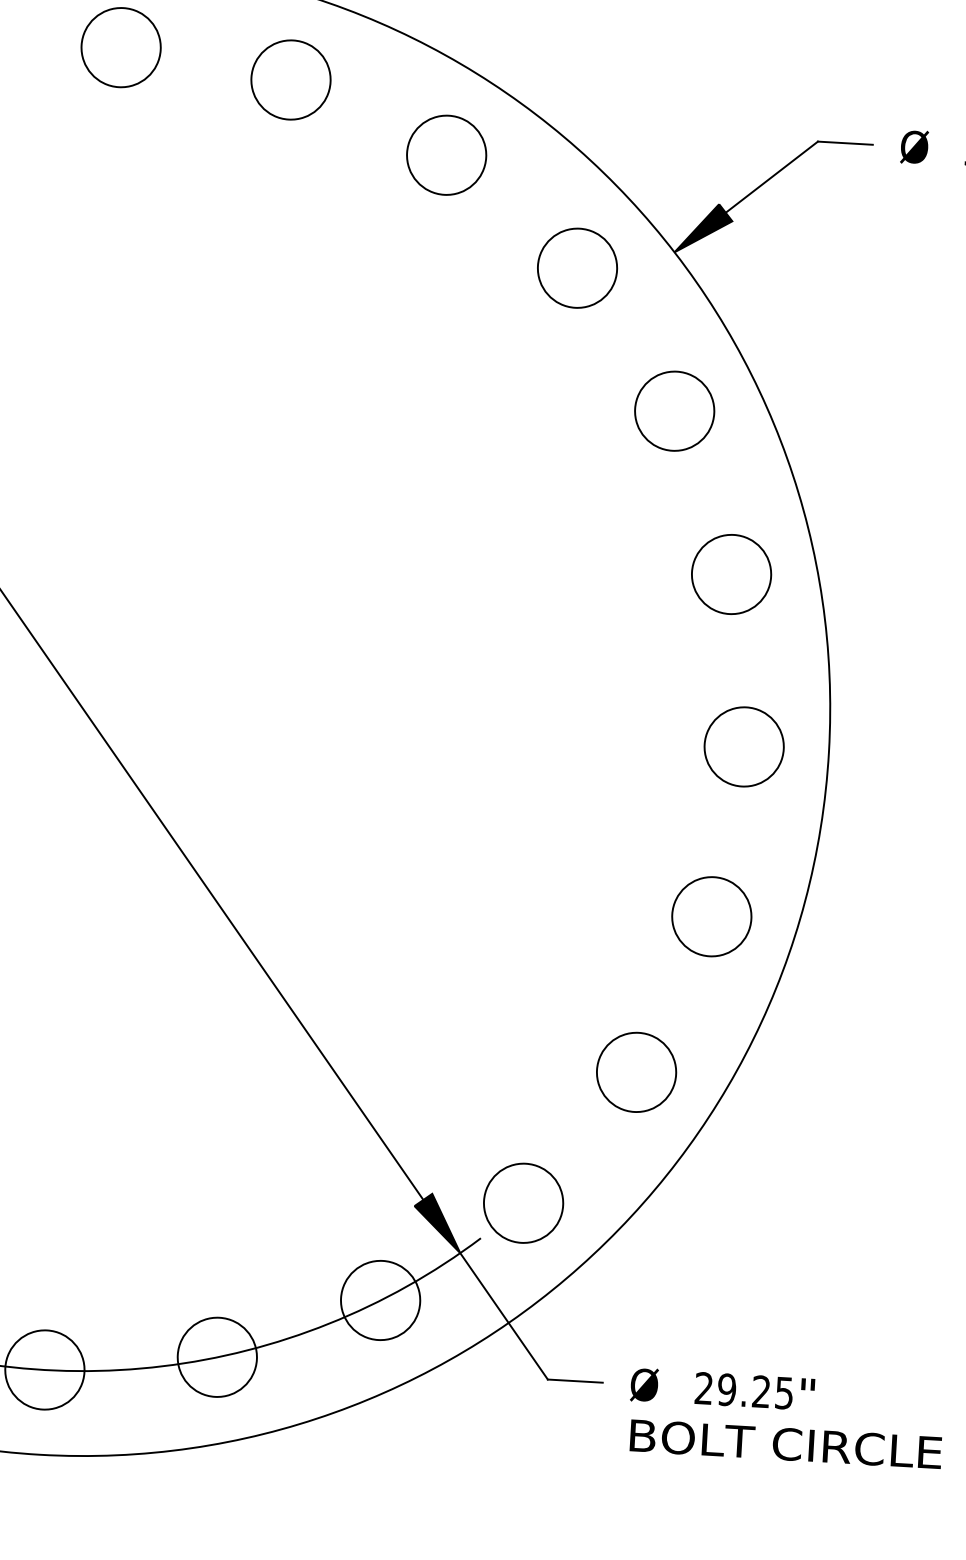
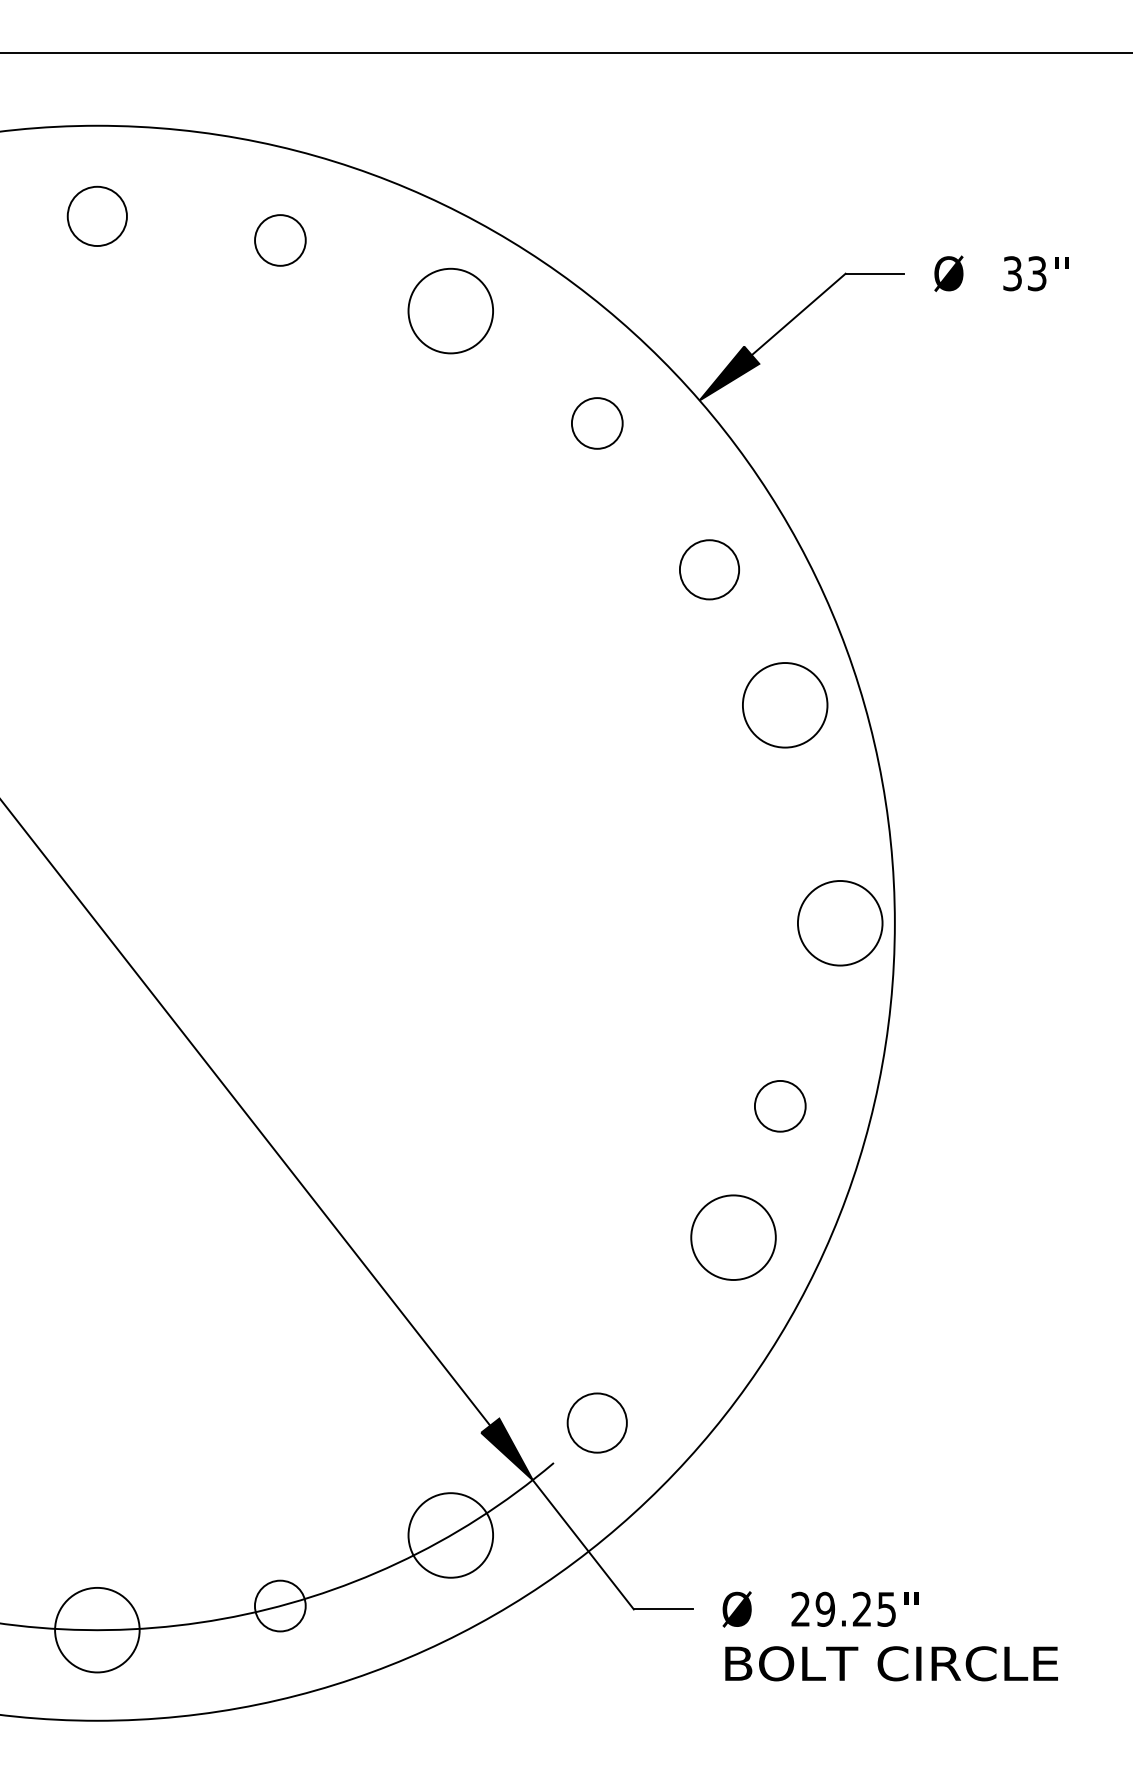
circle: (121, 47) -> (97, 216), size x0.7
circle: (291, 80) -> (280, 240), size x0.6
circle: (577, 268) -> (597, 423), size x0.6
circle: (674, 410) -> (709, 569), size x0.7
circle: (731, 574) -> (785, 705), moved
circle: (744, 747) -> (840, 923), moved
circle: (712, 917) -> (780, 1106), size x0.6
circle: (636, 1072) -> (733, 1237), moved
circle: (523, 1202) -> (597, 1422), size x0.7
circle: (217, 1356) -> (280, 1605), size x0.6

